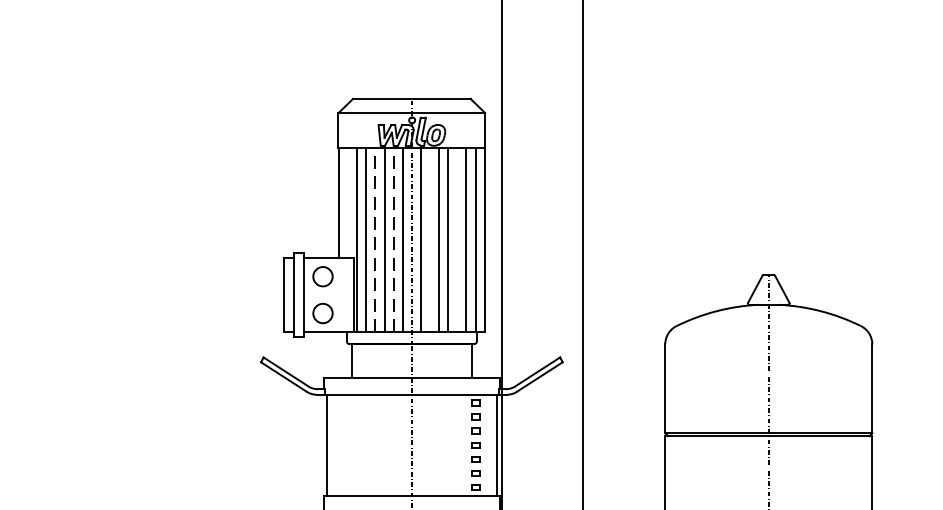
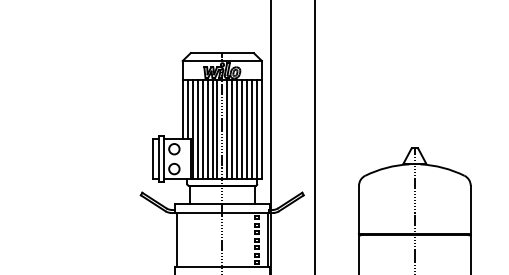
line: (347, 203) -> (187, 109), added
line: (375, 240) -> (202, 129), dashed -> solid
line: (393, 240) -> (212, 129), dashed -> solid
line: (430, 240) -> (232, 129), added
line: (456, 240) -> (246, 129), added

